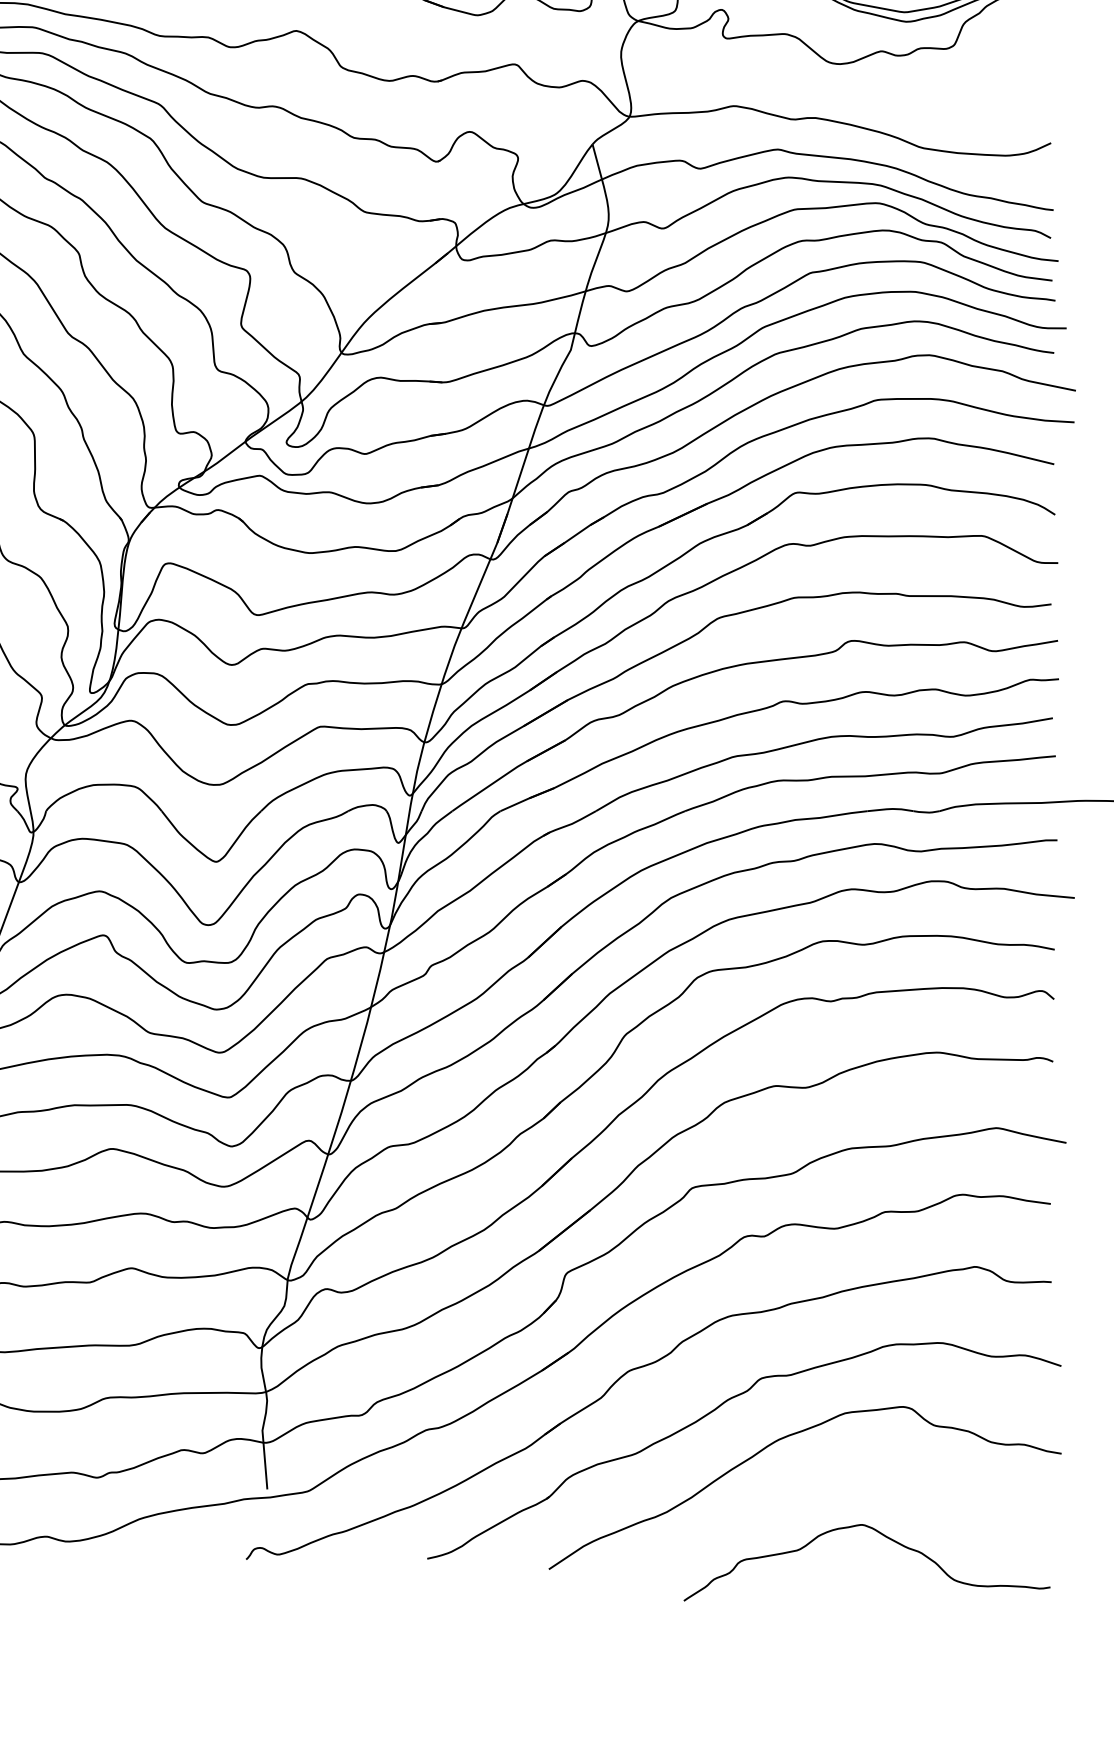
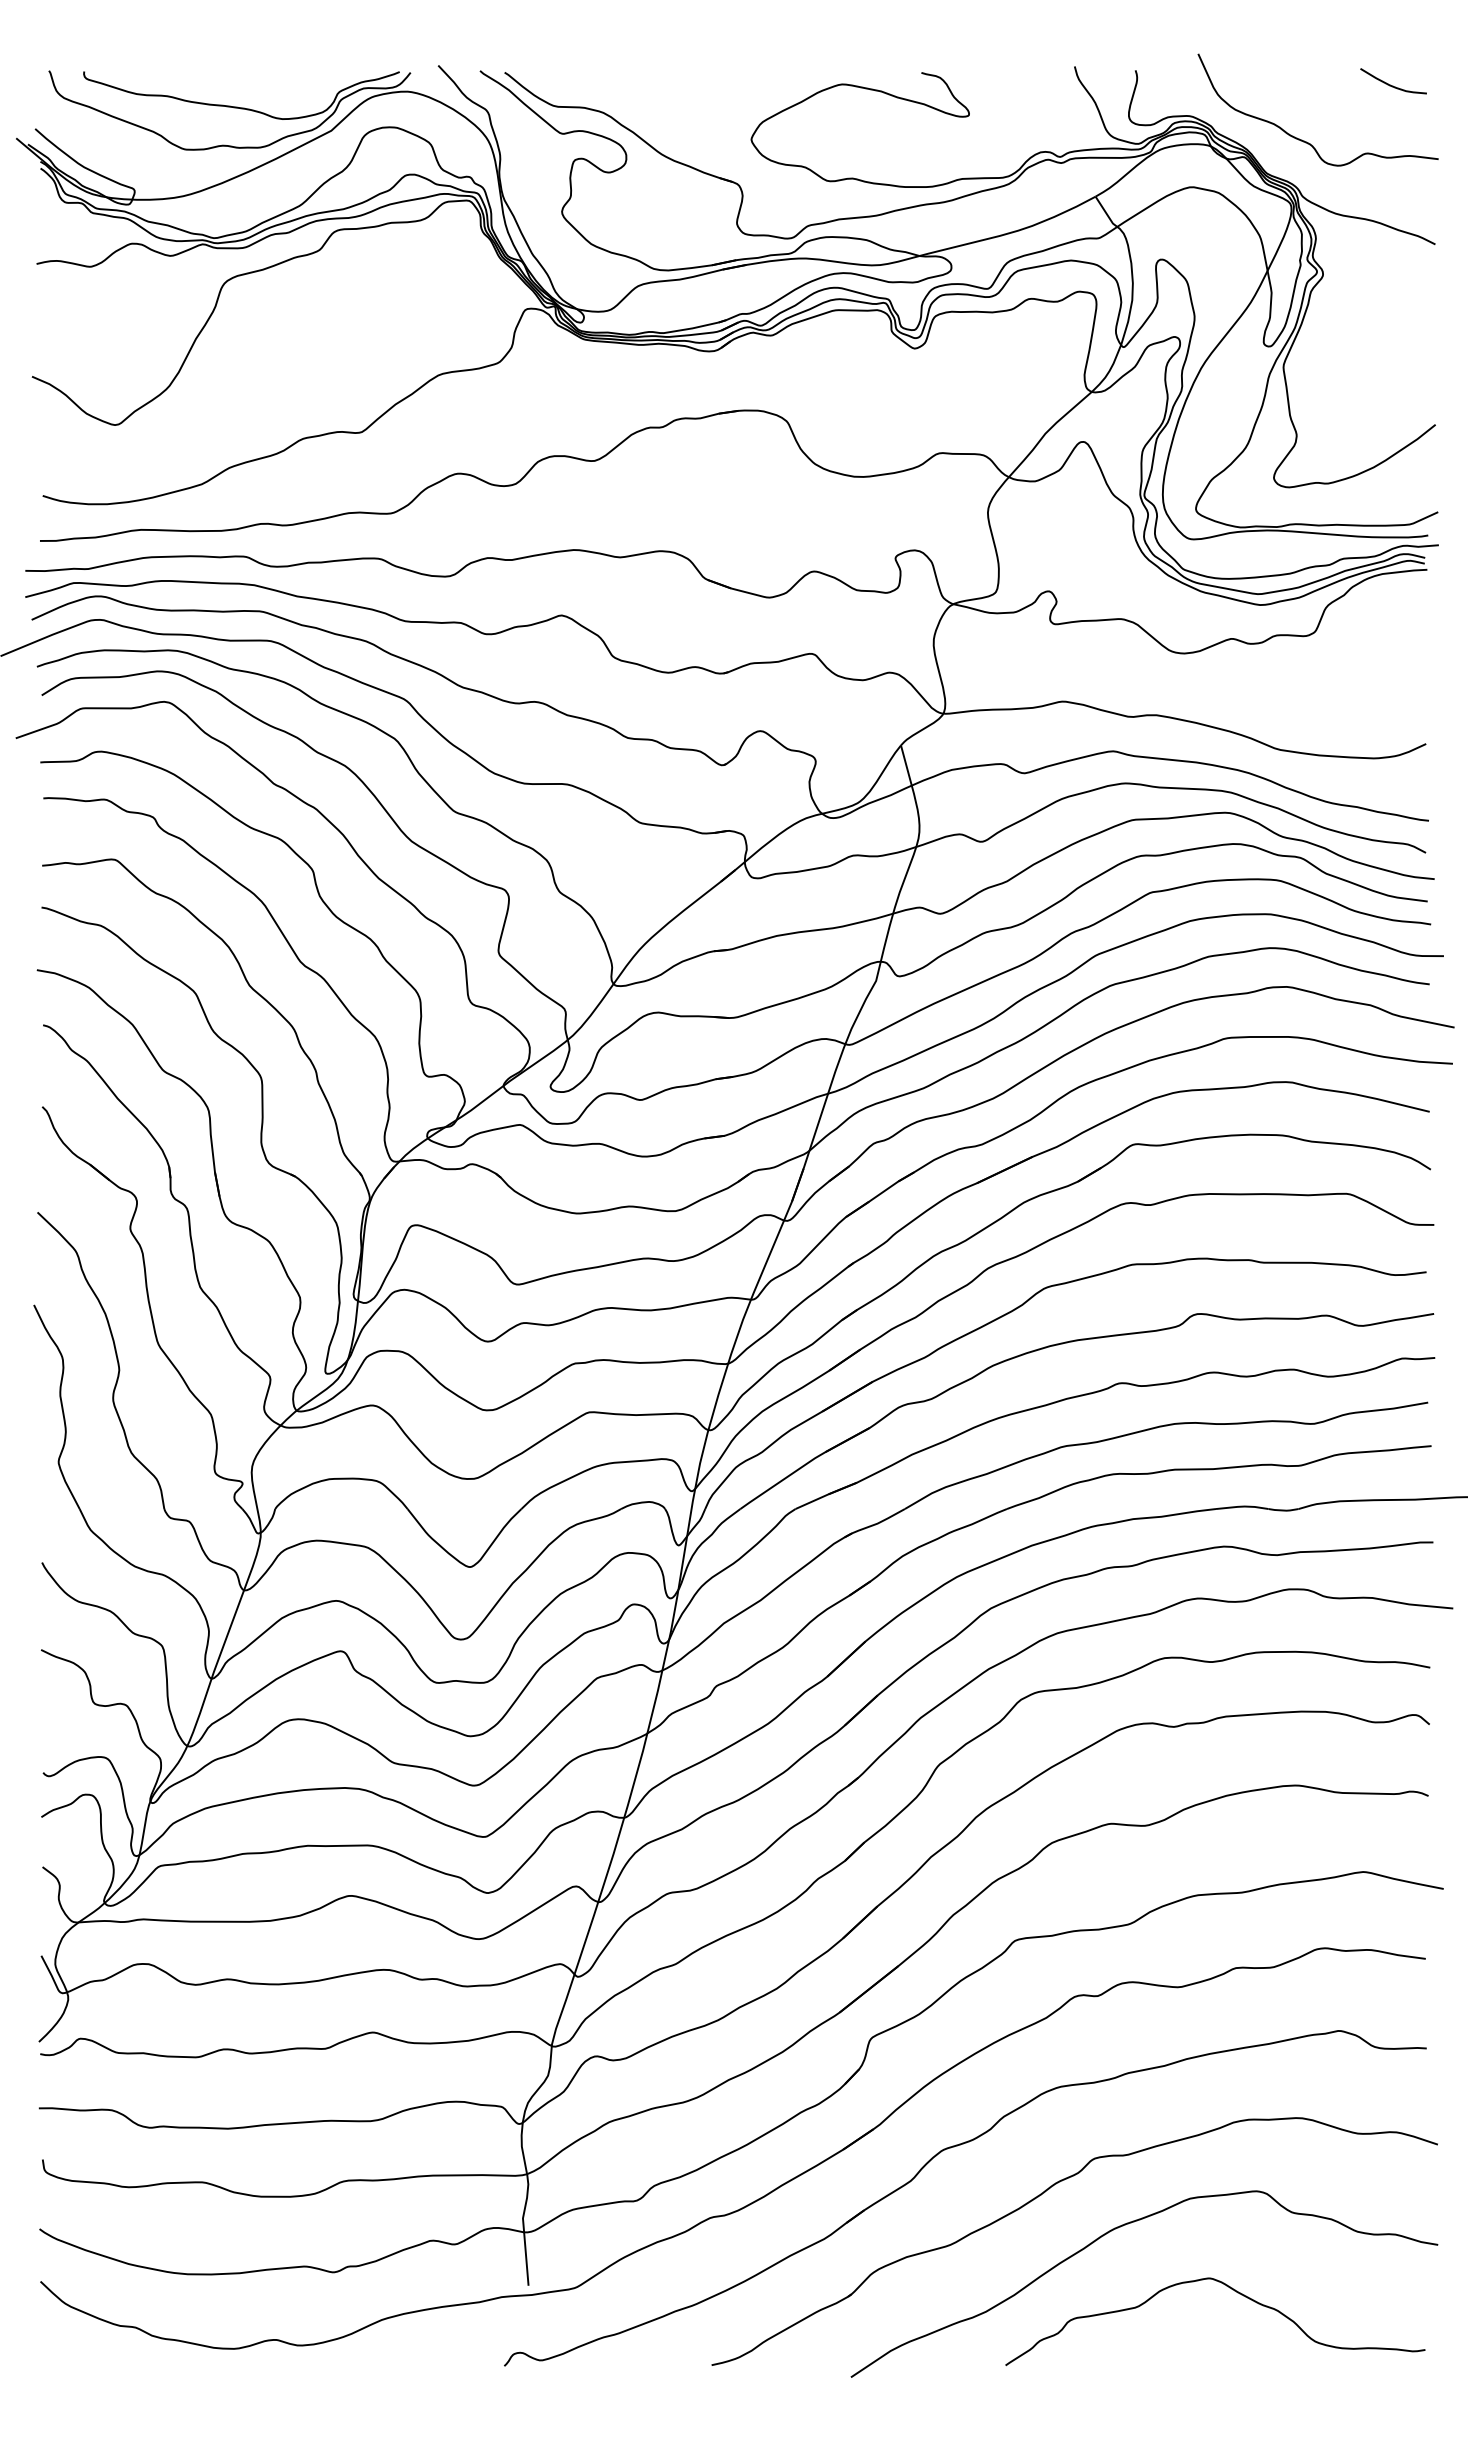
curve: (883, 1536) -> (1234, 2291), moved

